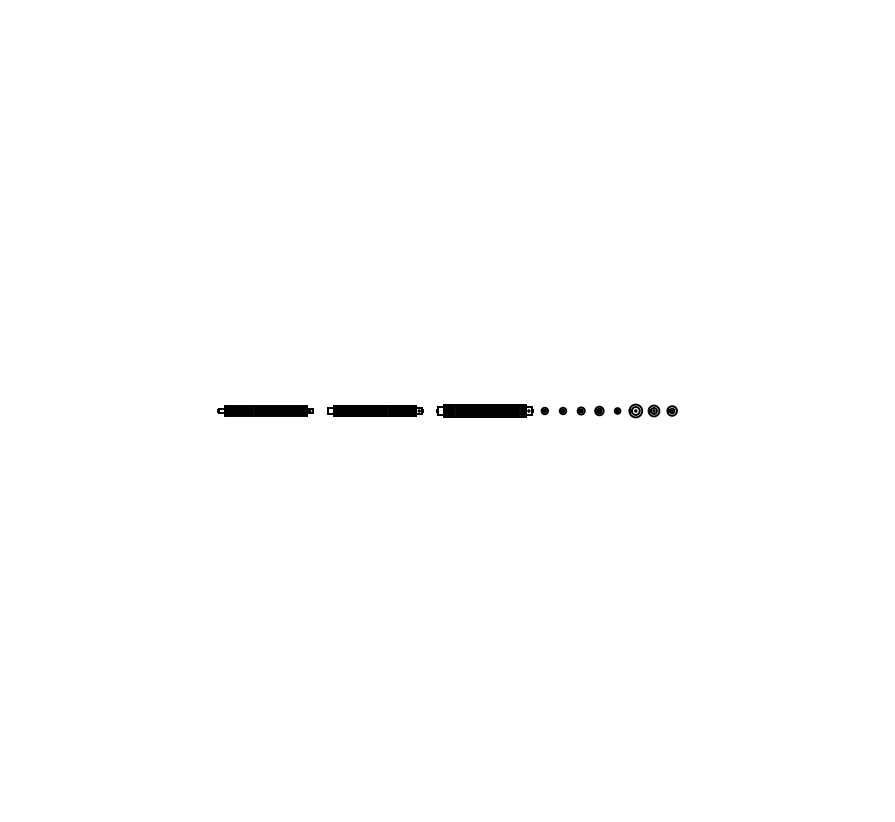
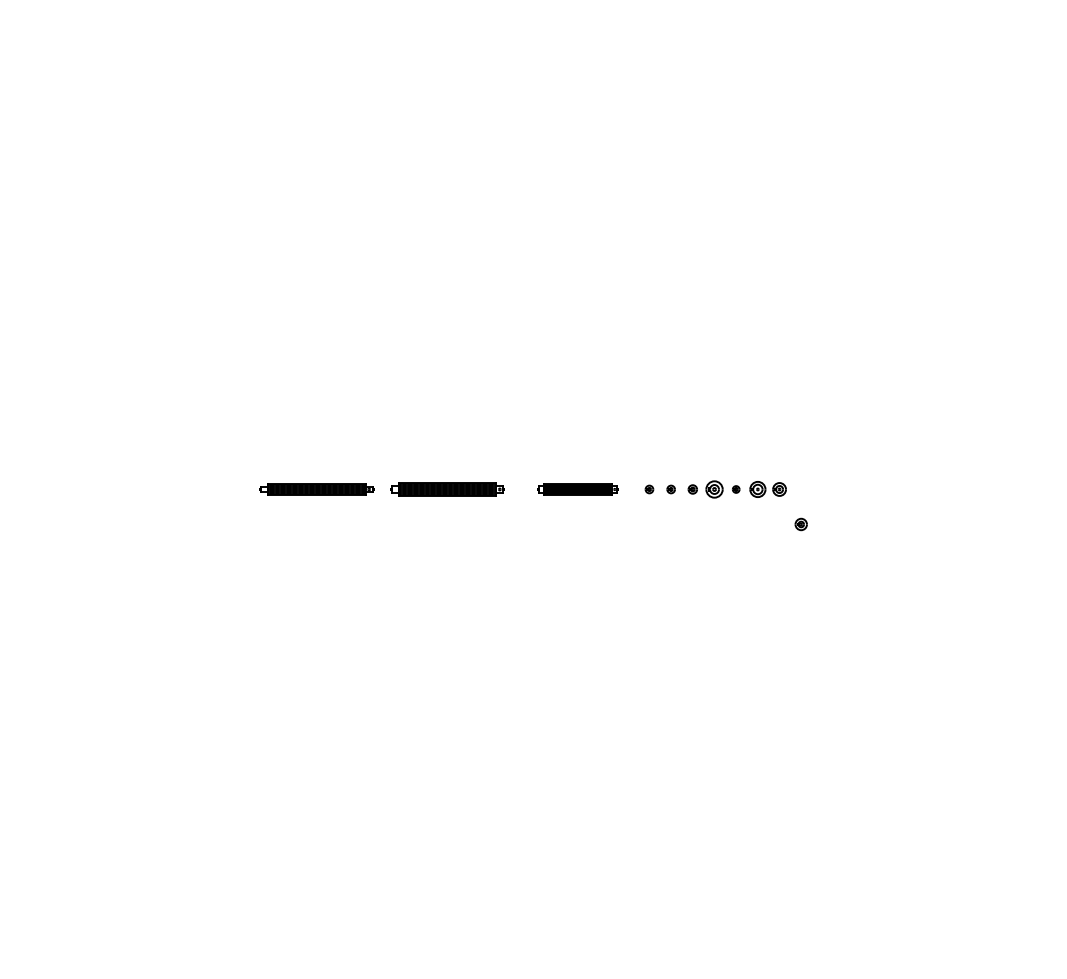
part: (484, 411) -> (577, 489), size x0.7
part: (599, 411) -> (714, 489), size x1.6
part: (671, 411) -> (800, 524), moved

